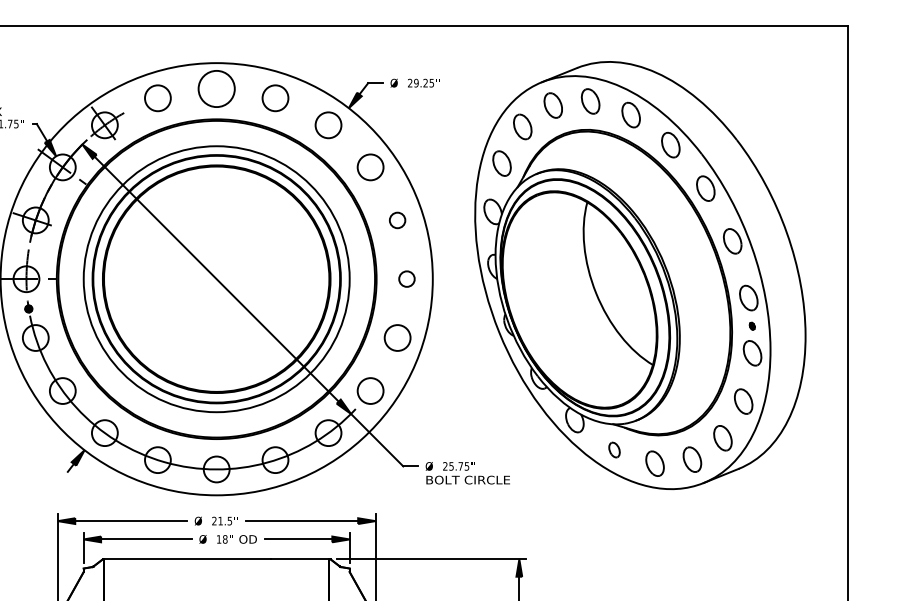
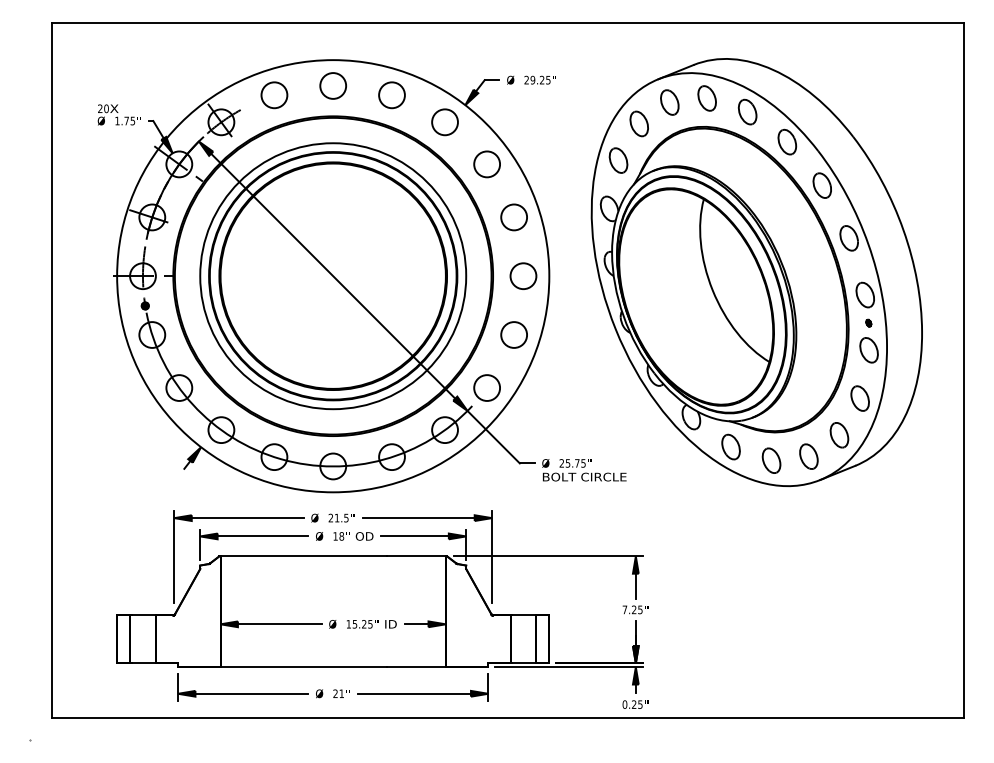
circle: (216, 88) -> (333, 85), size x0.71
circle: (396, 220) -> (513, 217), size x1.67
circle: (406, 278) -> (523, 275), size x1.67
part: (613, 449) -> (730, 446), size x1.67

